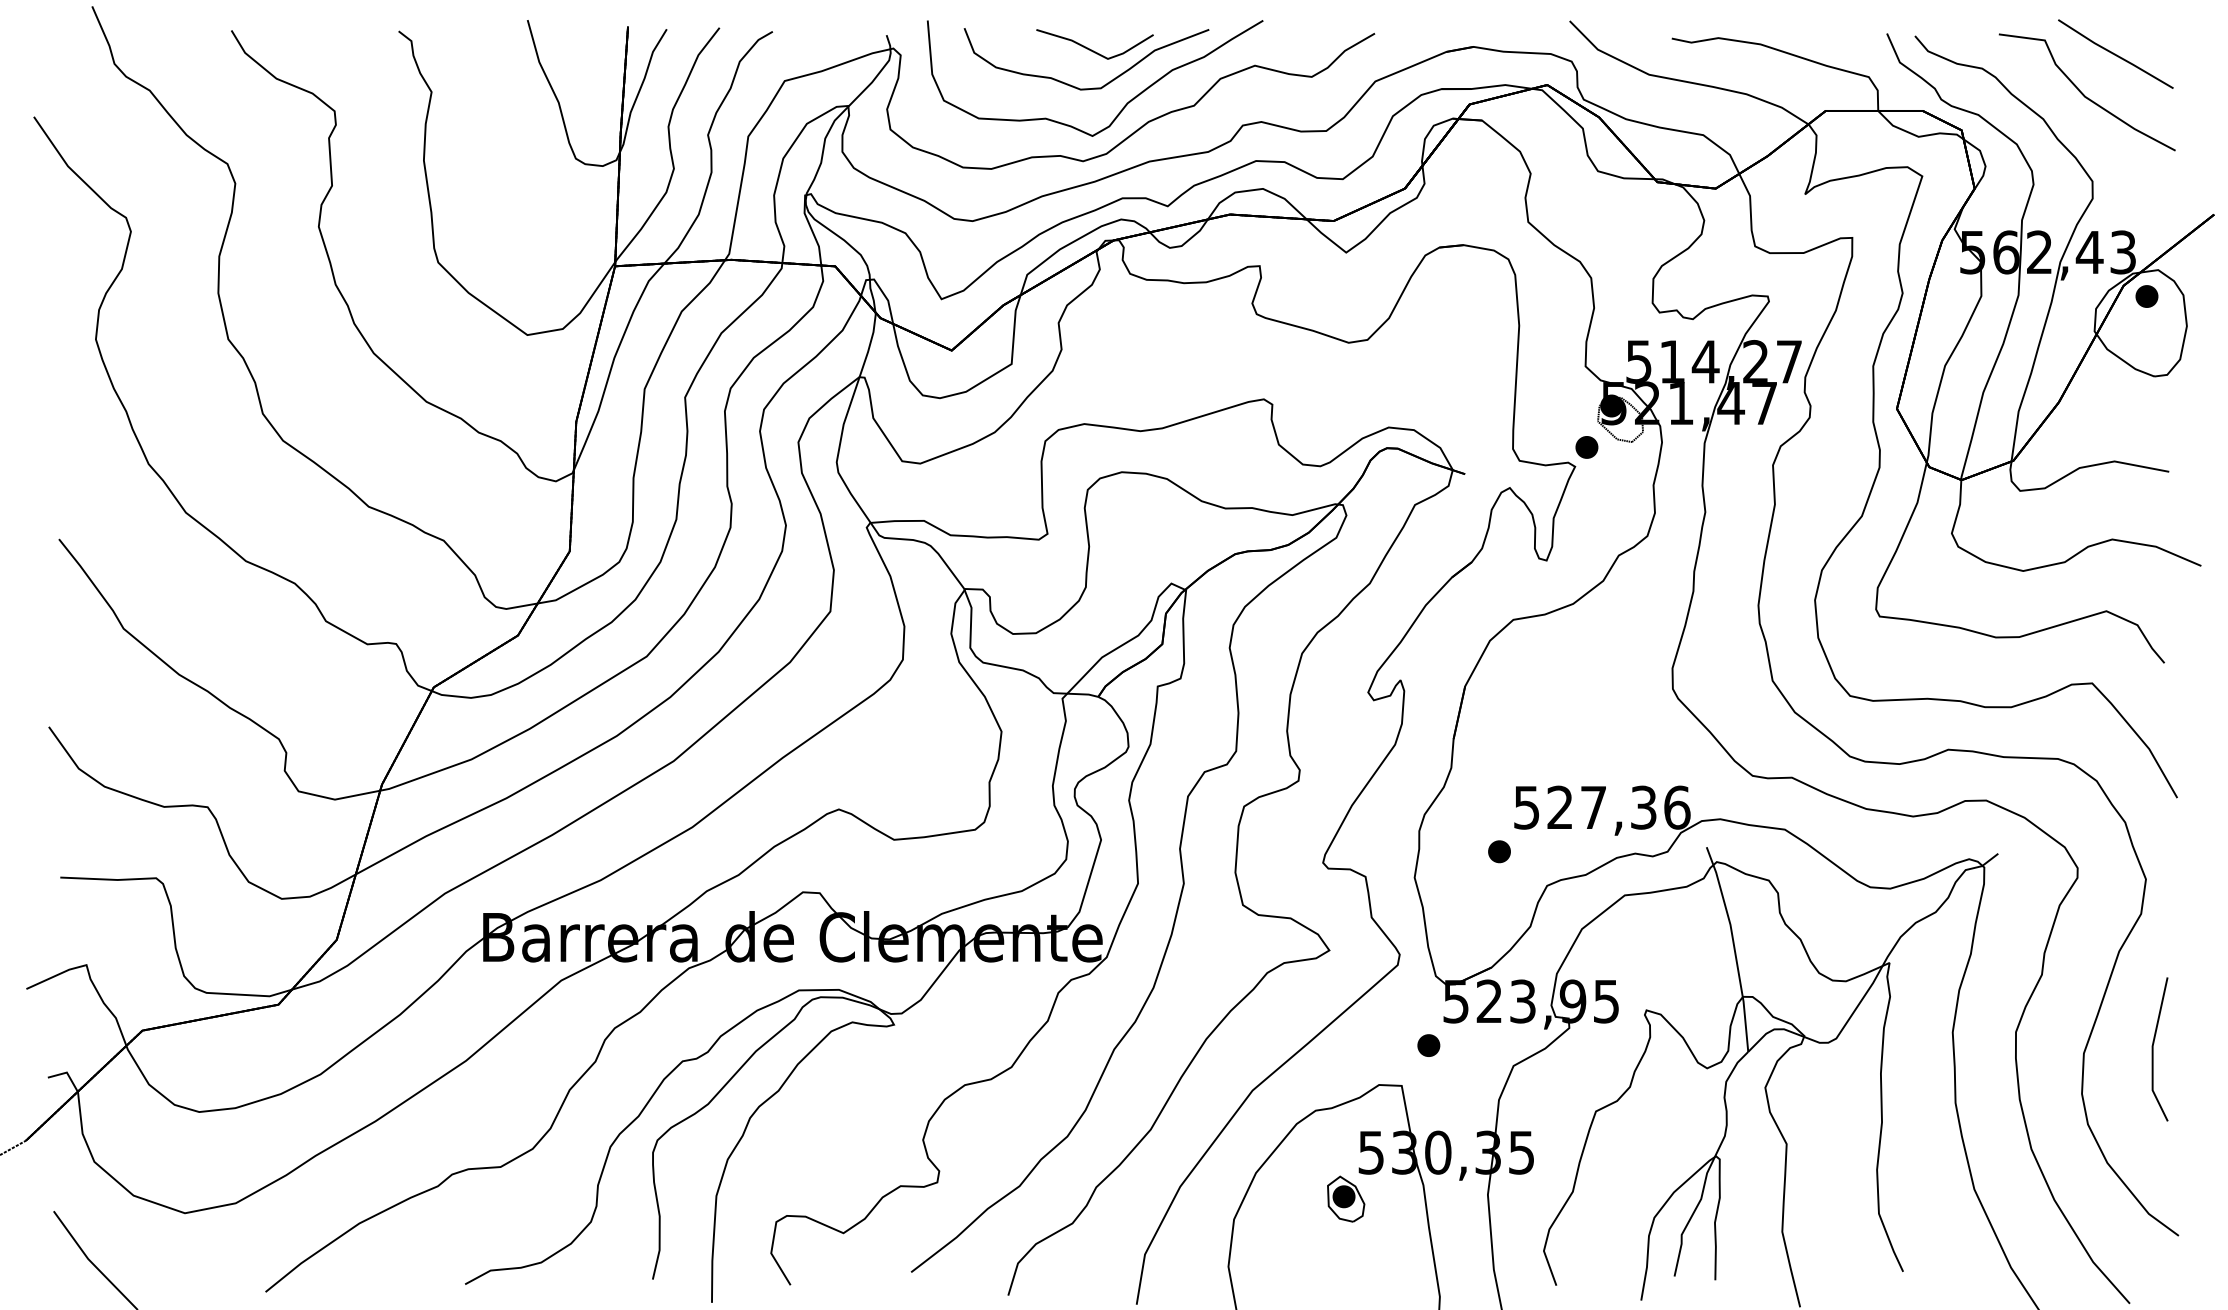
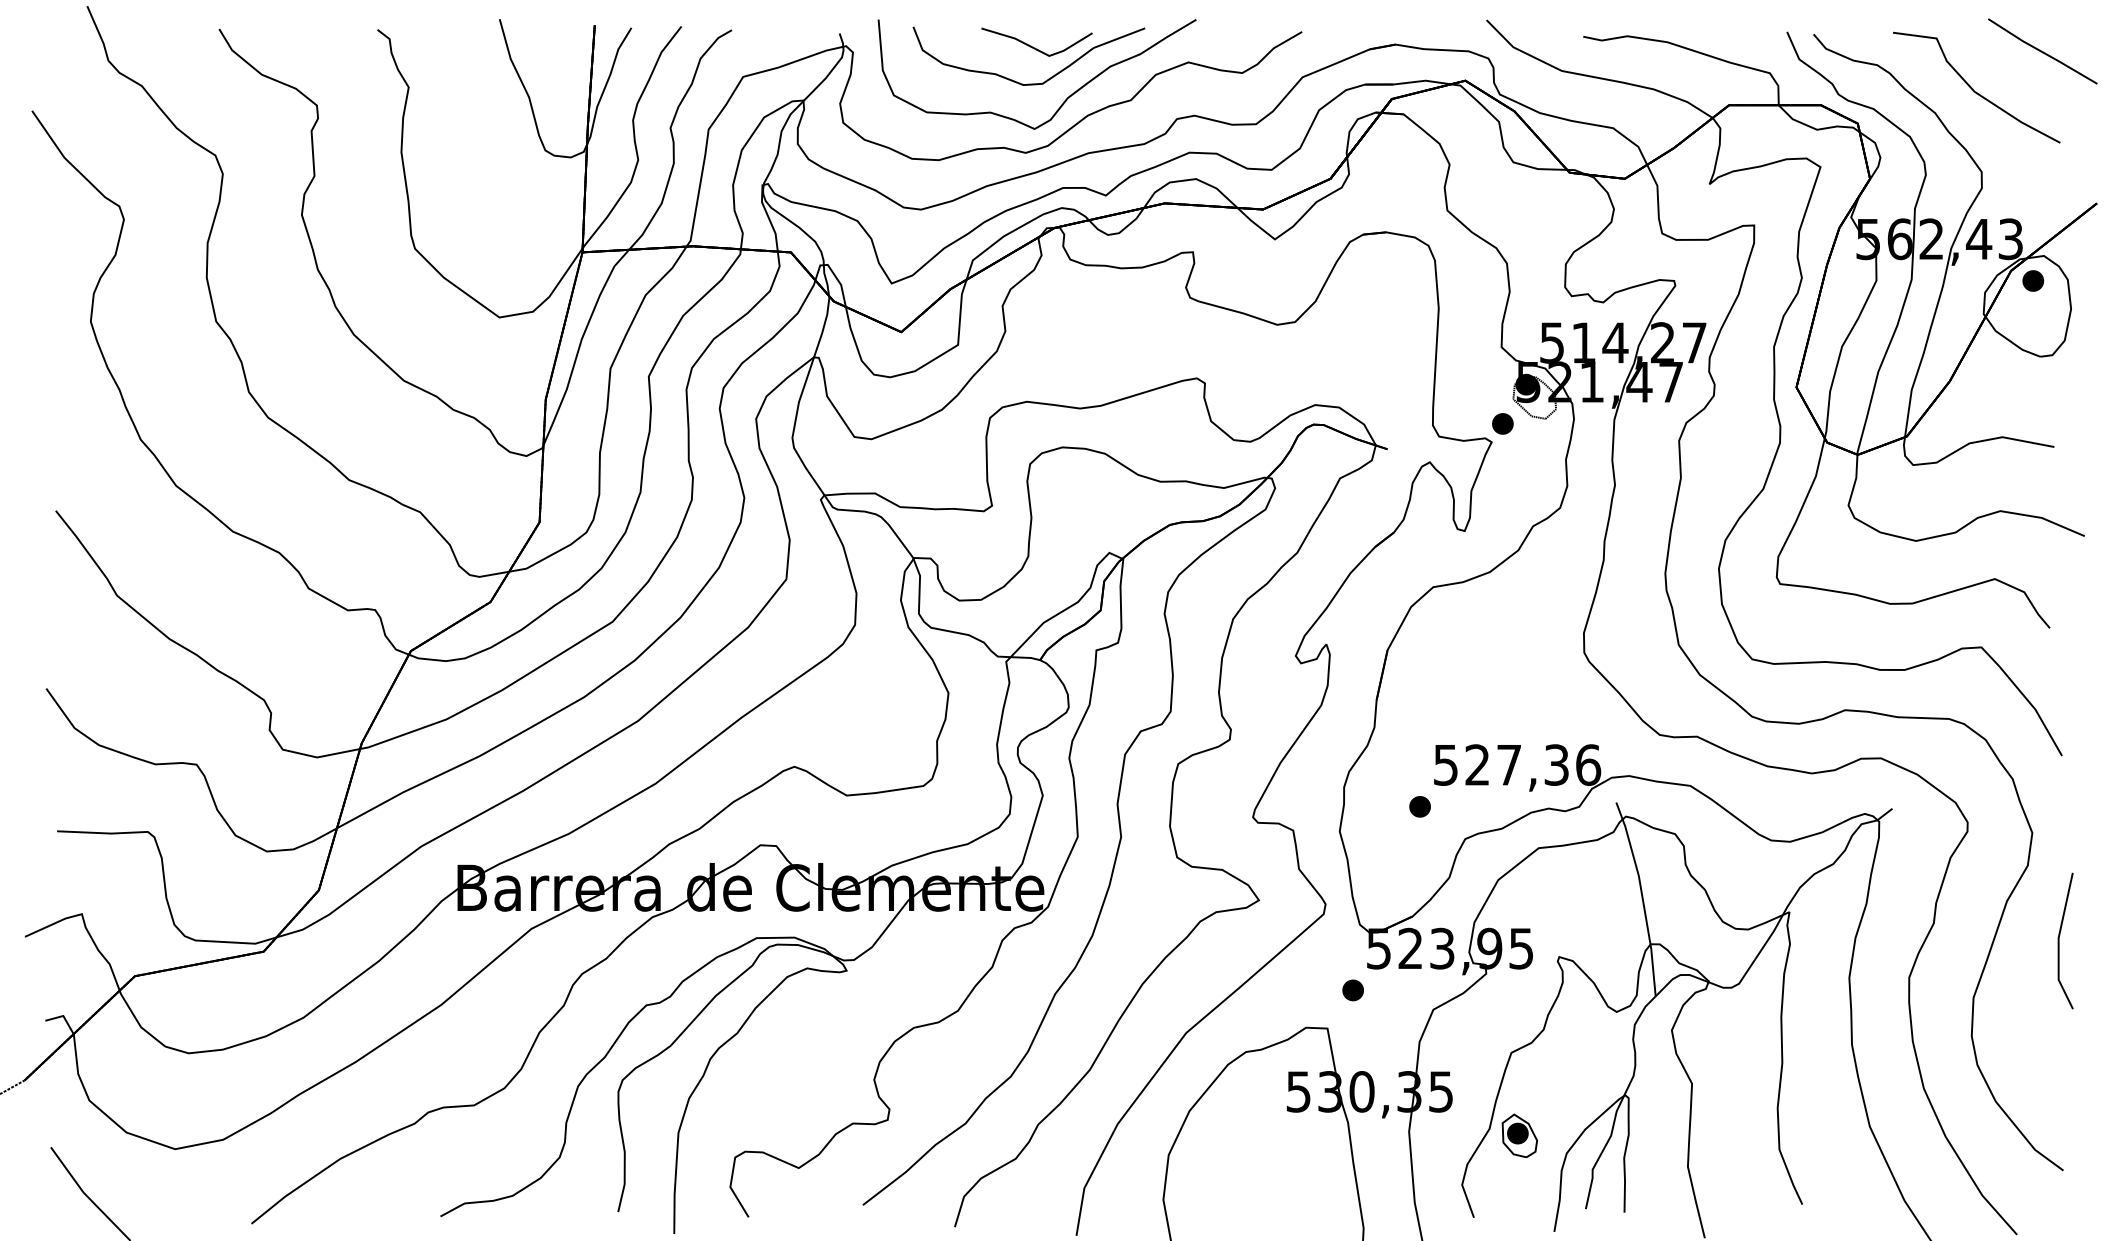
line: (2115, 54) -> (2042, 51), moved
line: (2153, 1048) -> (2059, 940), moved
part: (1345, 1198) -> (1519, 1135), moved

